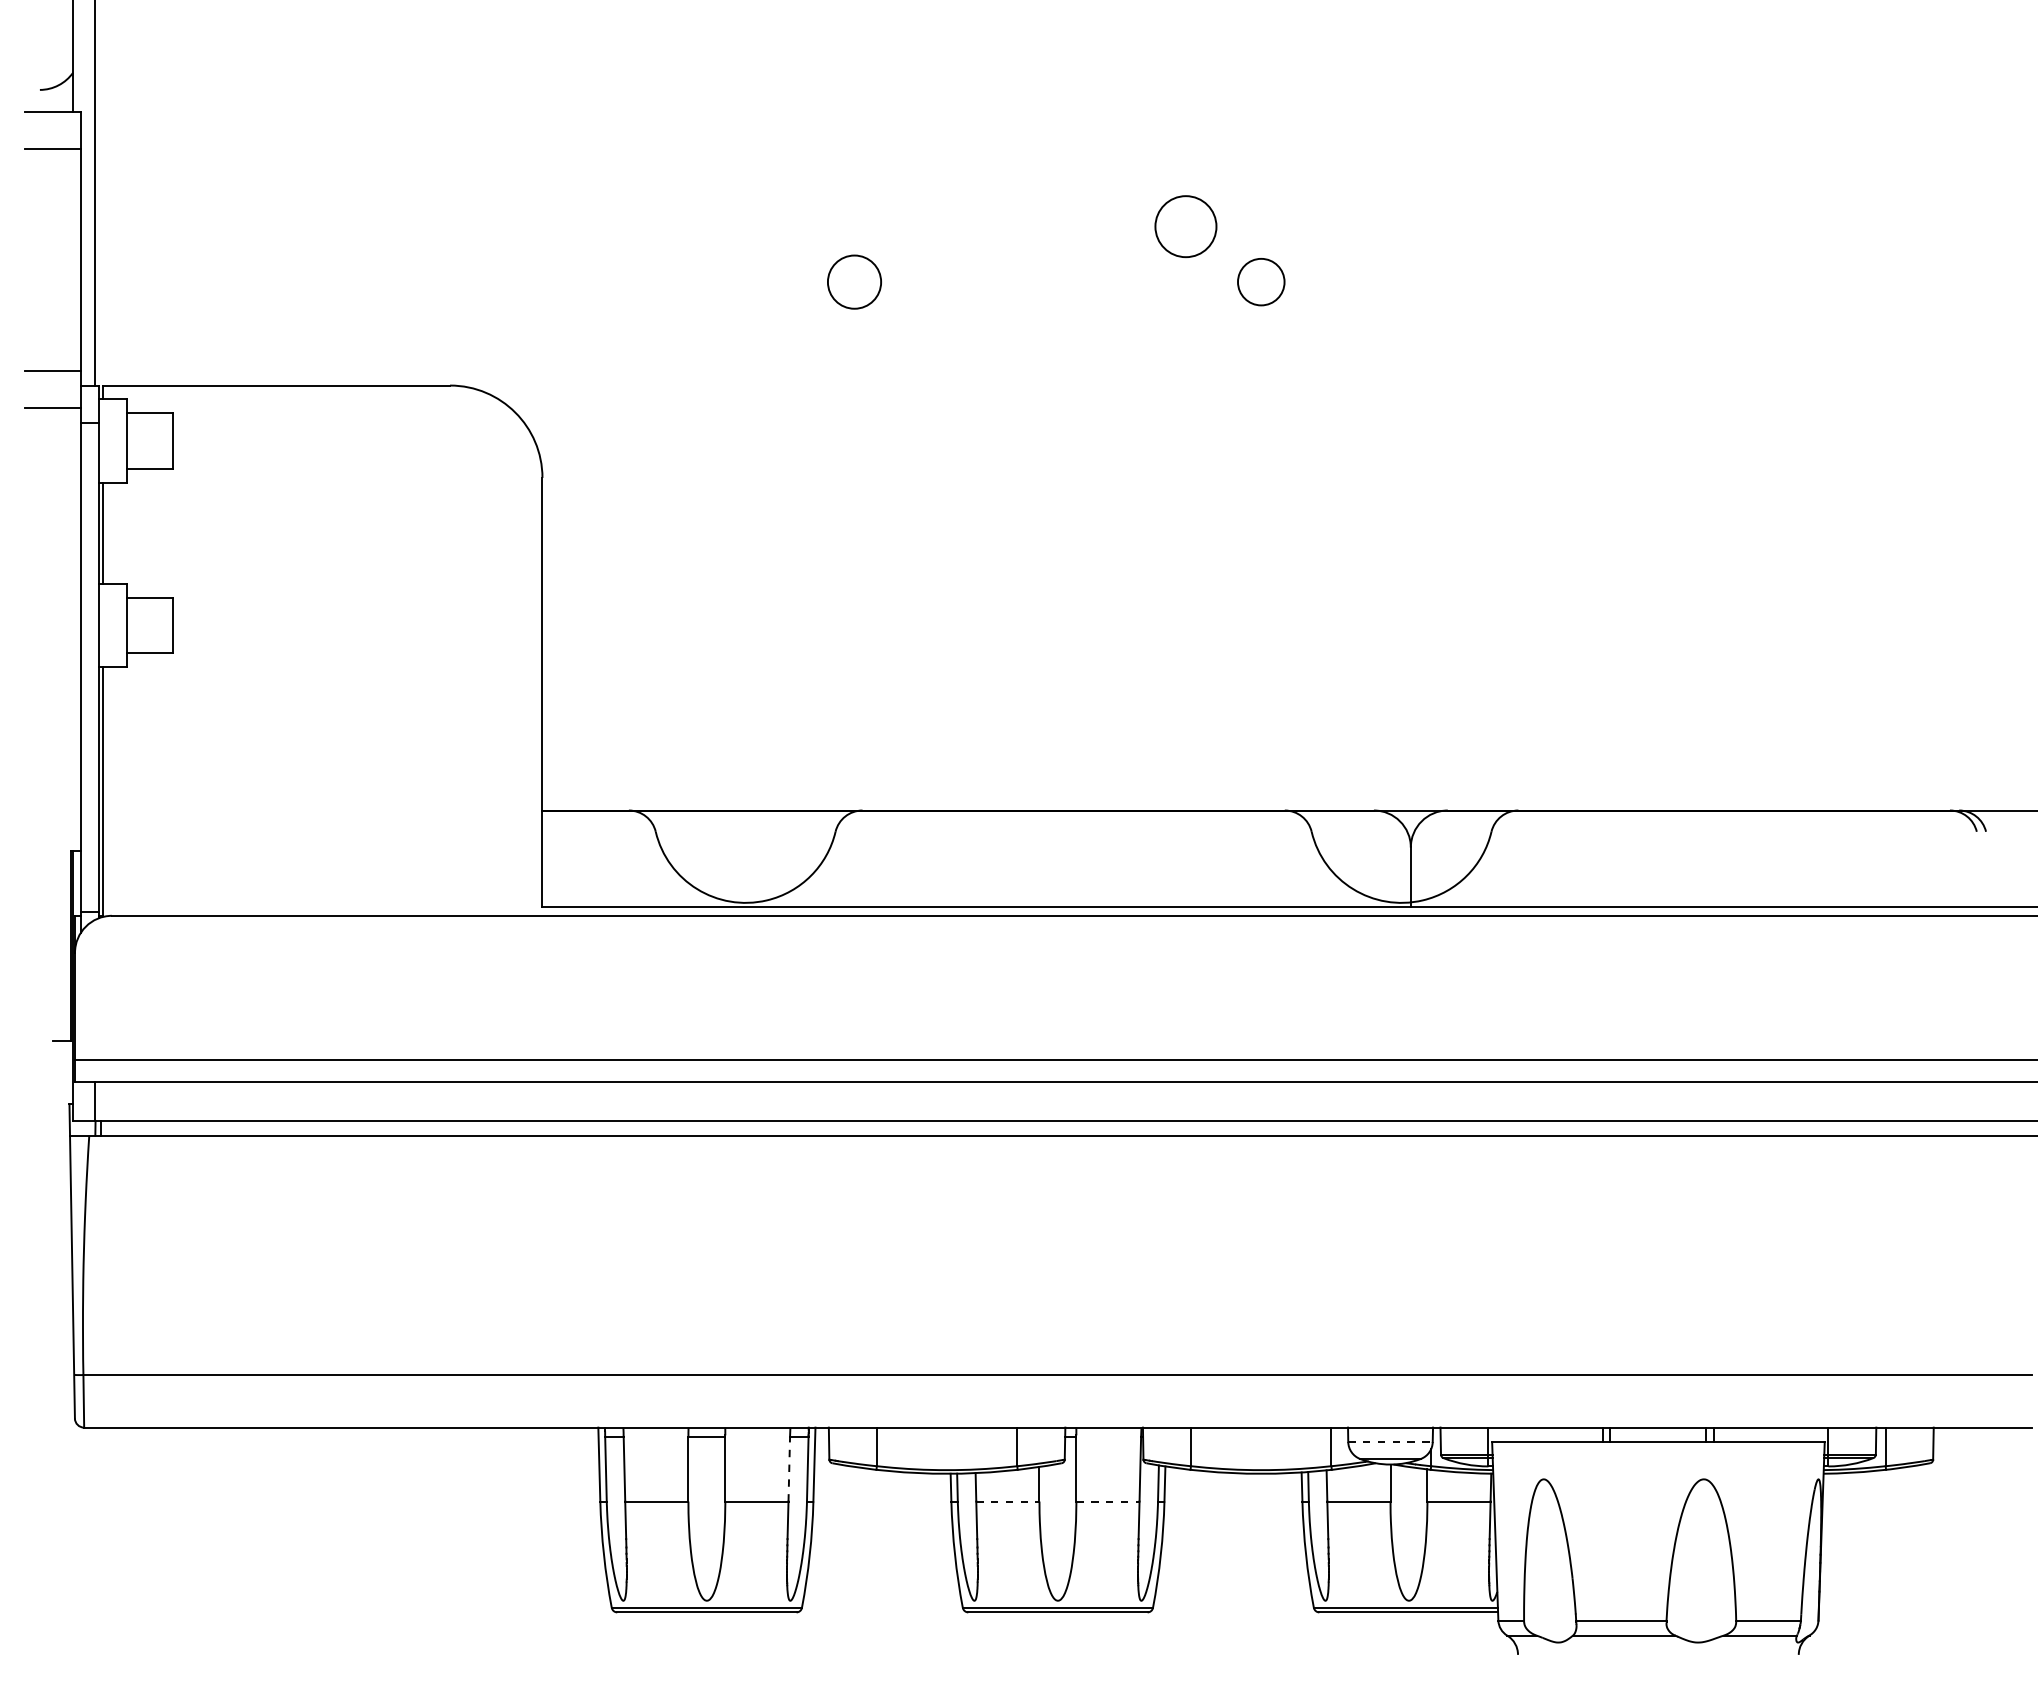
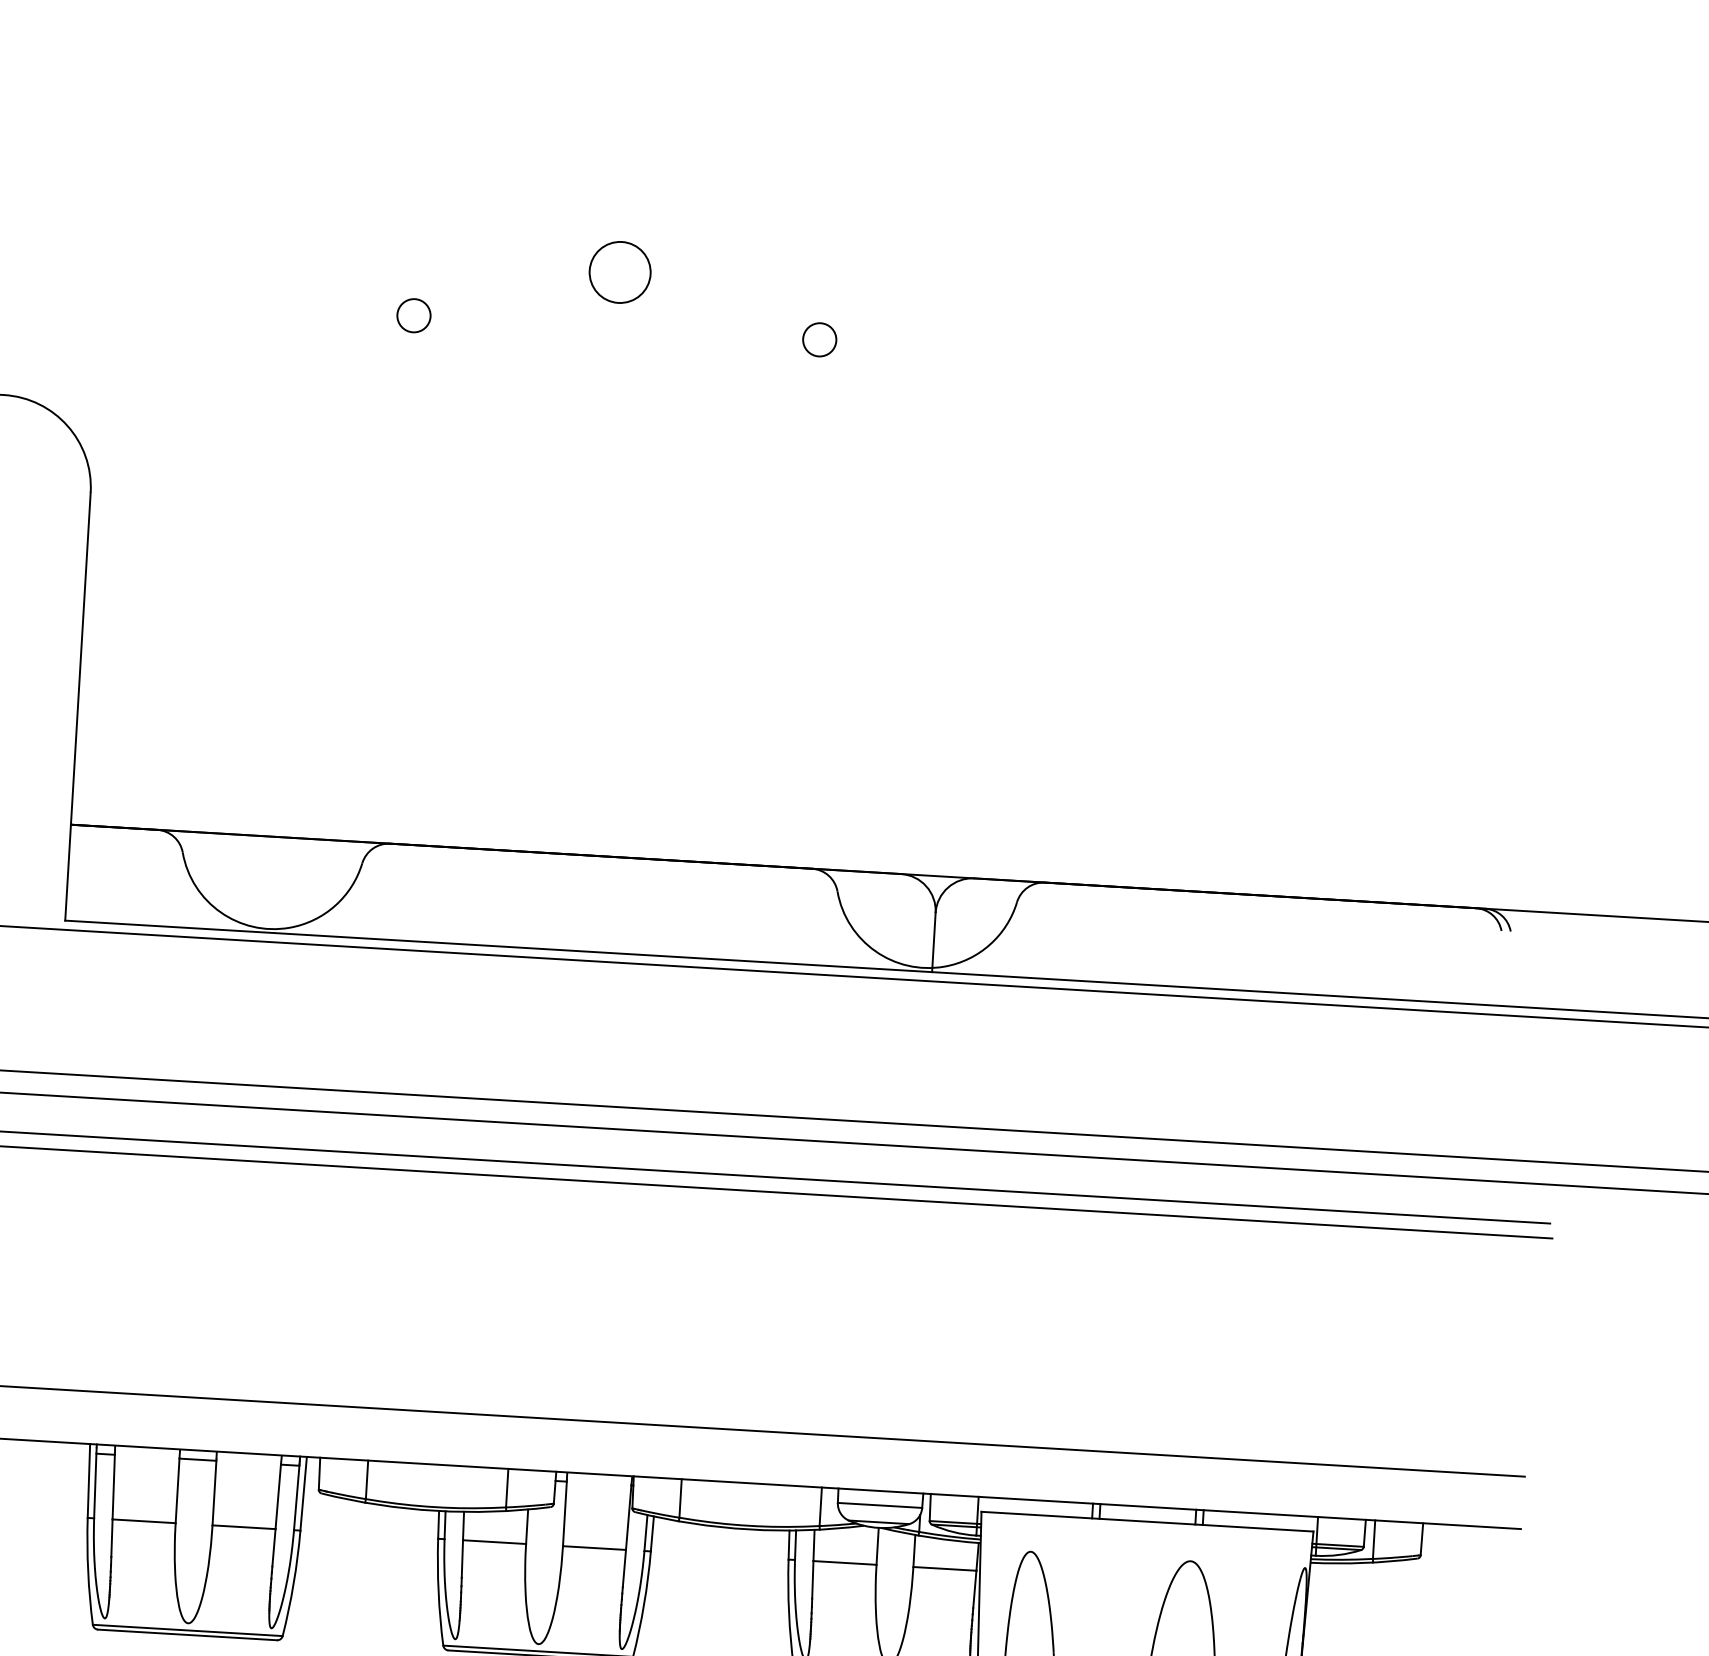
circle: (1185, 226) -> (619, 272), moved
circle: (854, 281) -> (413, 315), size x0.62
circle: (1260, 281) -> (819, 339), size x0.71
line: (1390, 1442) -> (880, 1505), dashed -> solid
line: (789, 1468) -> (278, 1496), dashed -> solid
line: (1007, 1501) -> (494, 1542), dashed -> solid
line: (1107, 1501) -> (594, 1547), dashed -> solid

